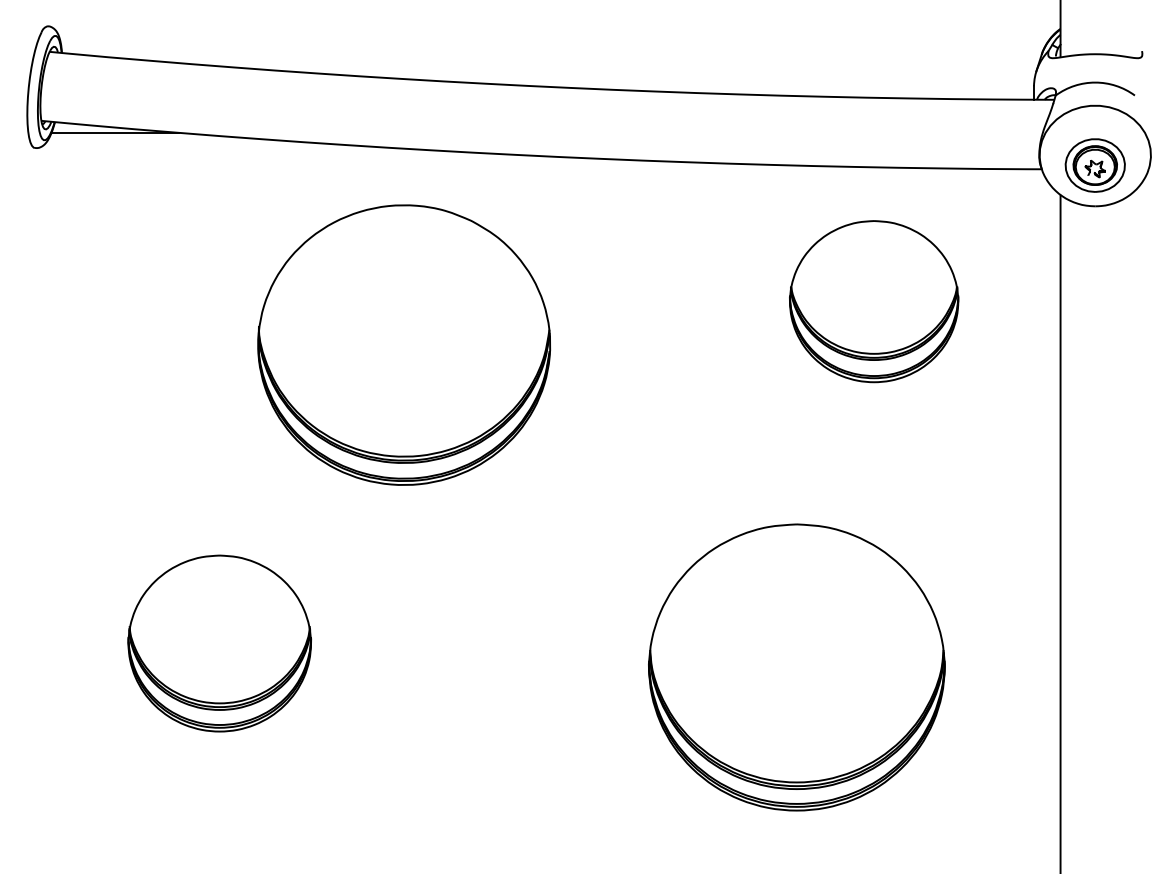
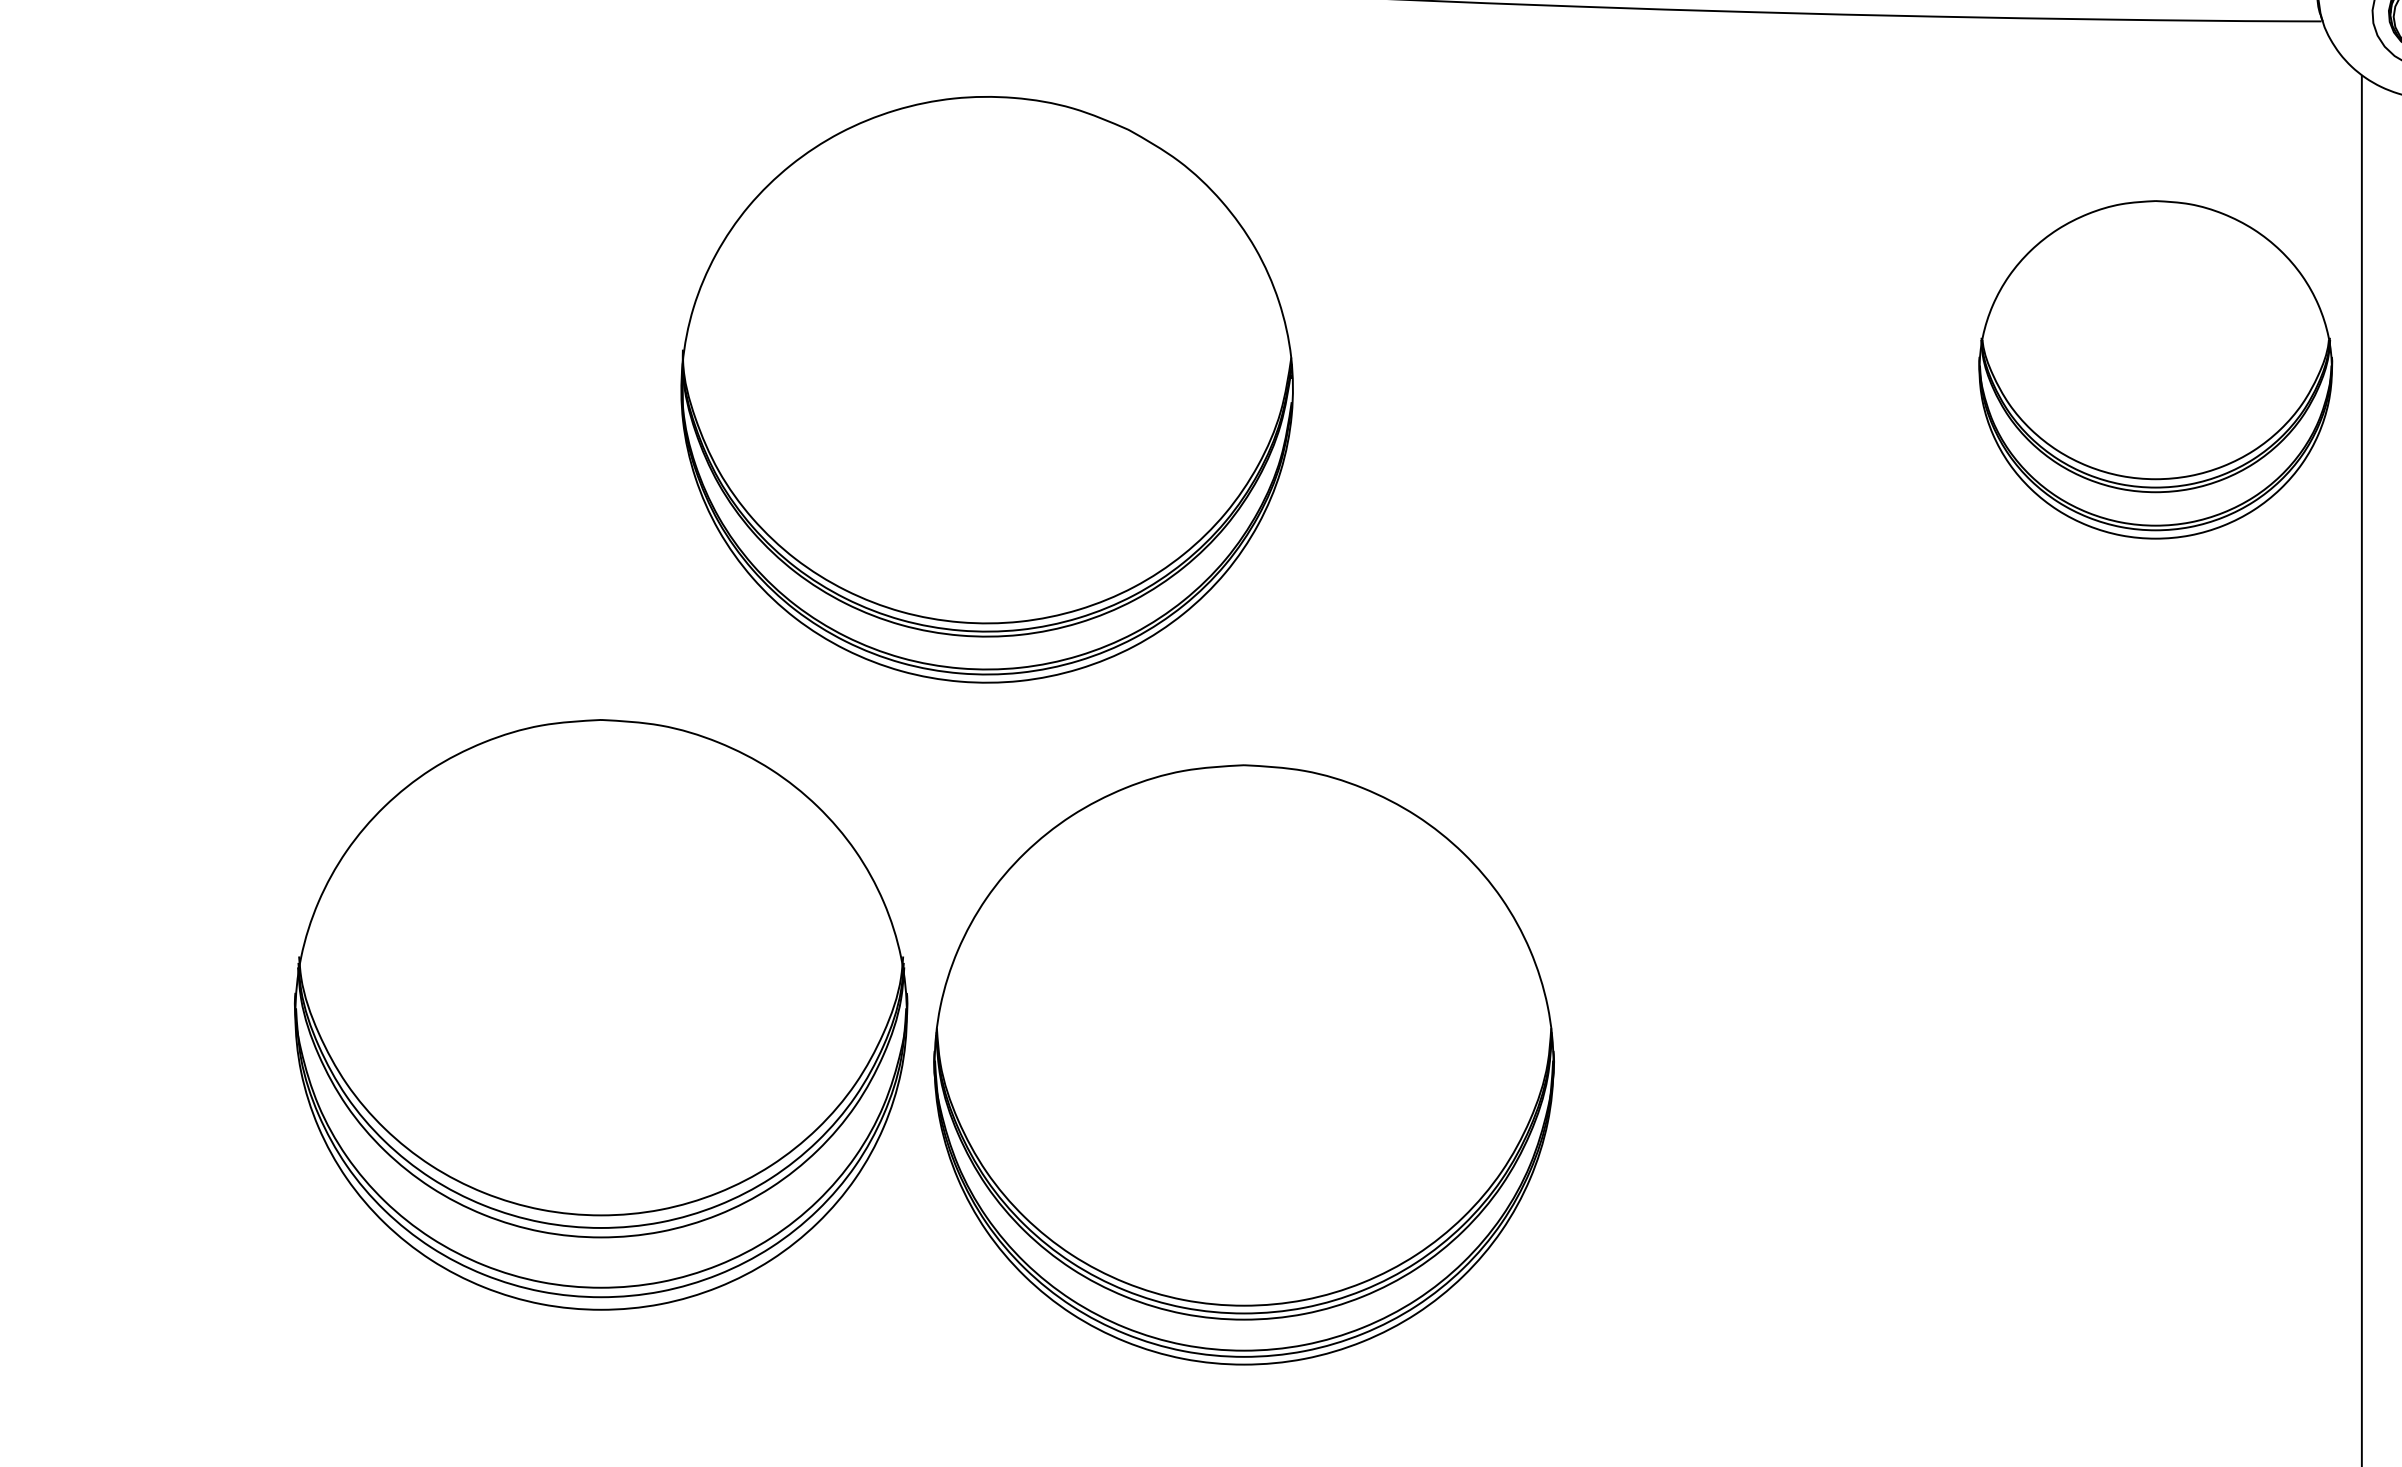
part: (874, 301) -> (2156, 369), moved
part: (219, 643) -> (600, 1014), size x1.6
part: (796, 667) -> (1243, 1064), moved

